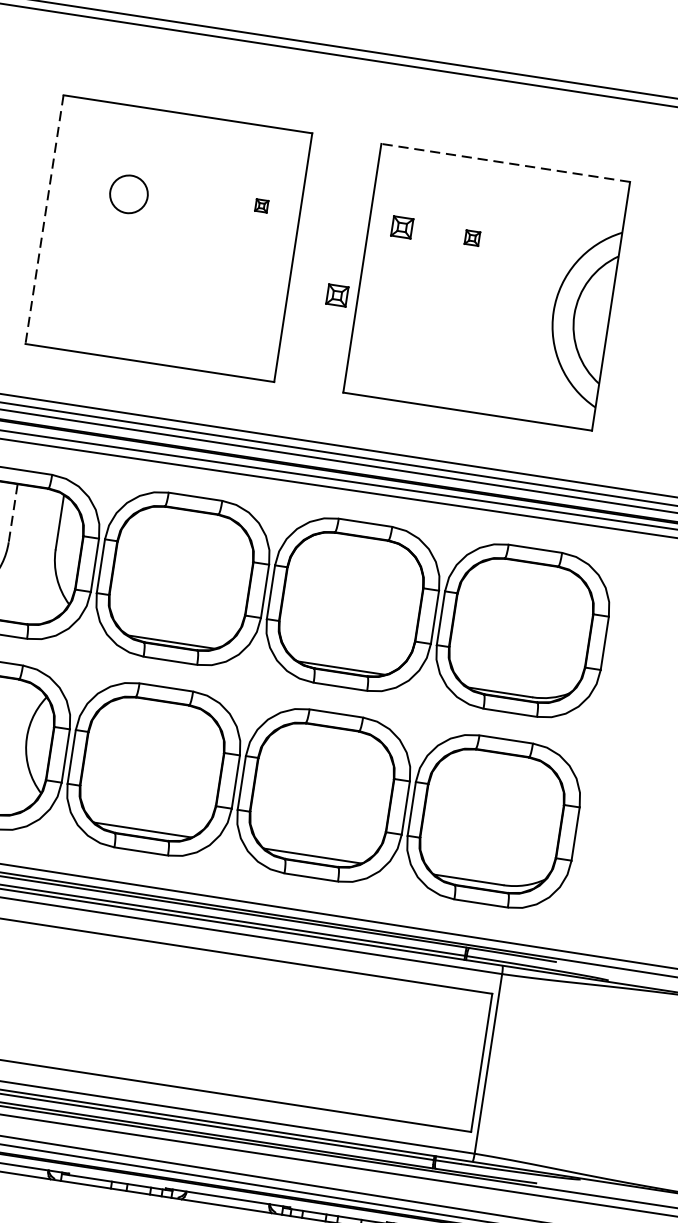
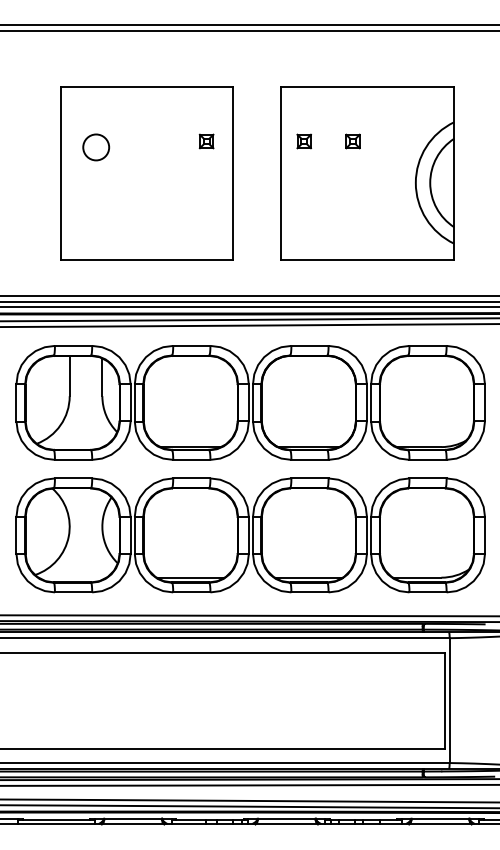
line: (505, 162) -> (367, 86), dashed -> solid
circle: (129, 194) -> (96, 147), moved
part: (261, 205) -> (206, 141), size x1.67
line: (44, 219) -> (60, 173), dashed -> solid
part: (471, 238) -> (352, 141), size x1.43
part: (336, 295) -> (266, 194), removed
line: (12, 513) -> (69, 376), dashed -> solid

